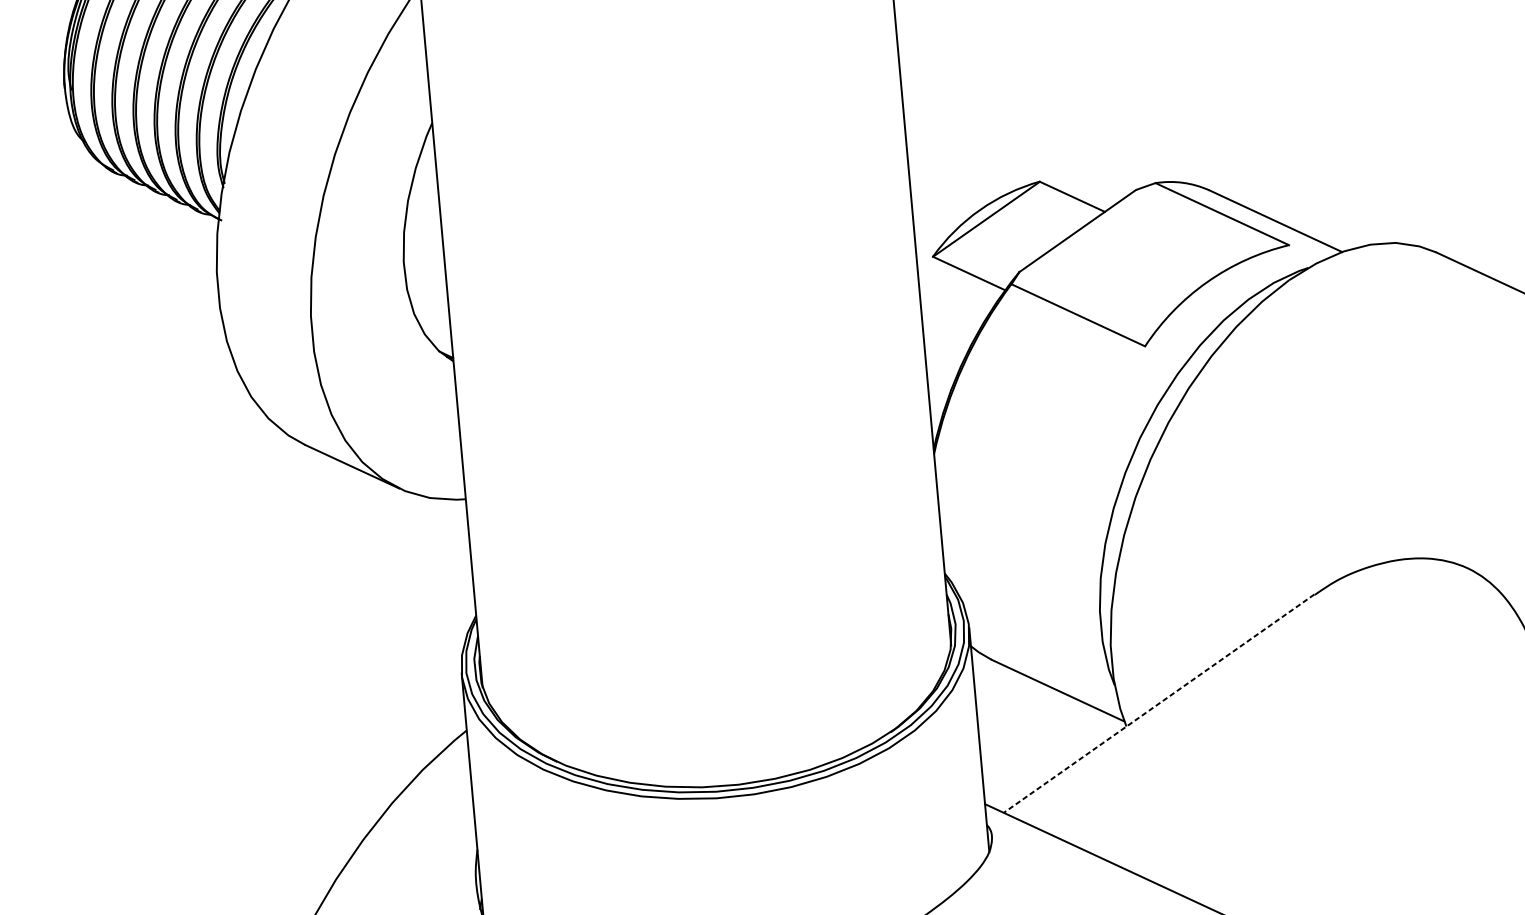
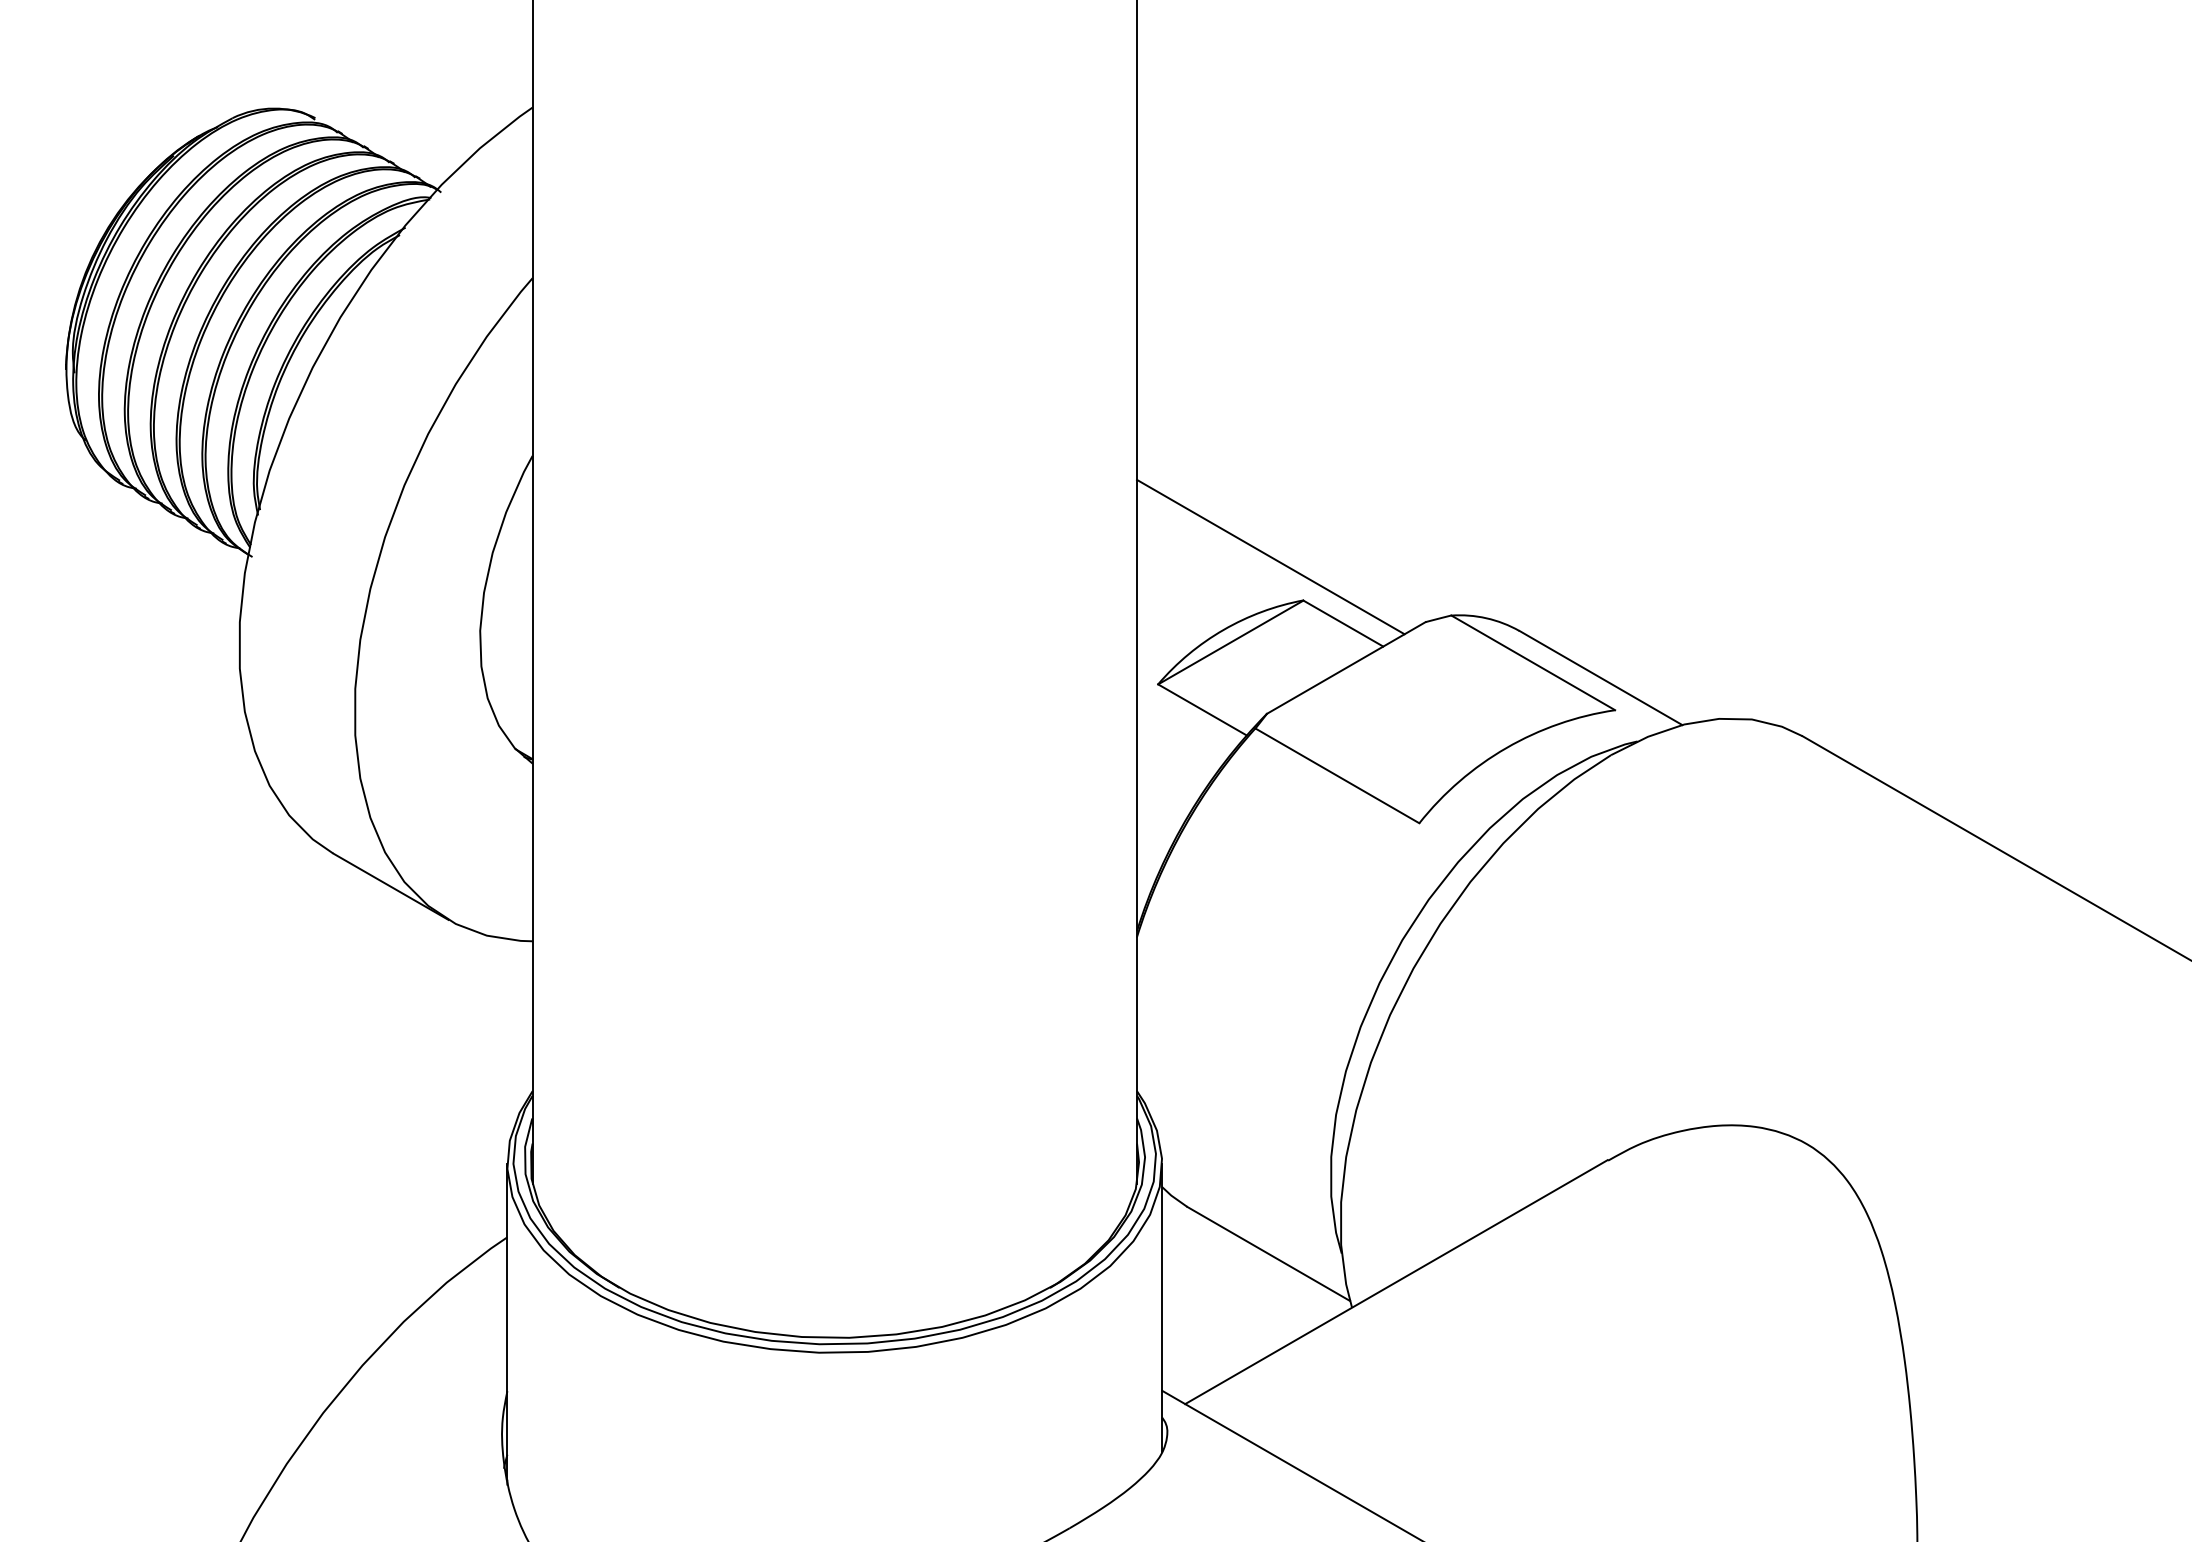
line: (1011, 149) -> (1270, 556), added
line: (1159, 703) -> (1396, 1282), dashed -> solid

